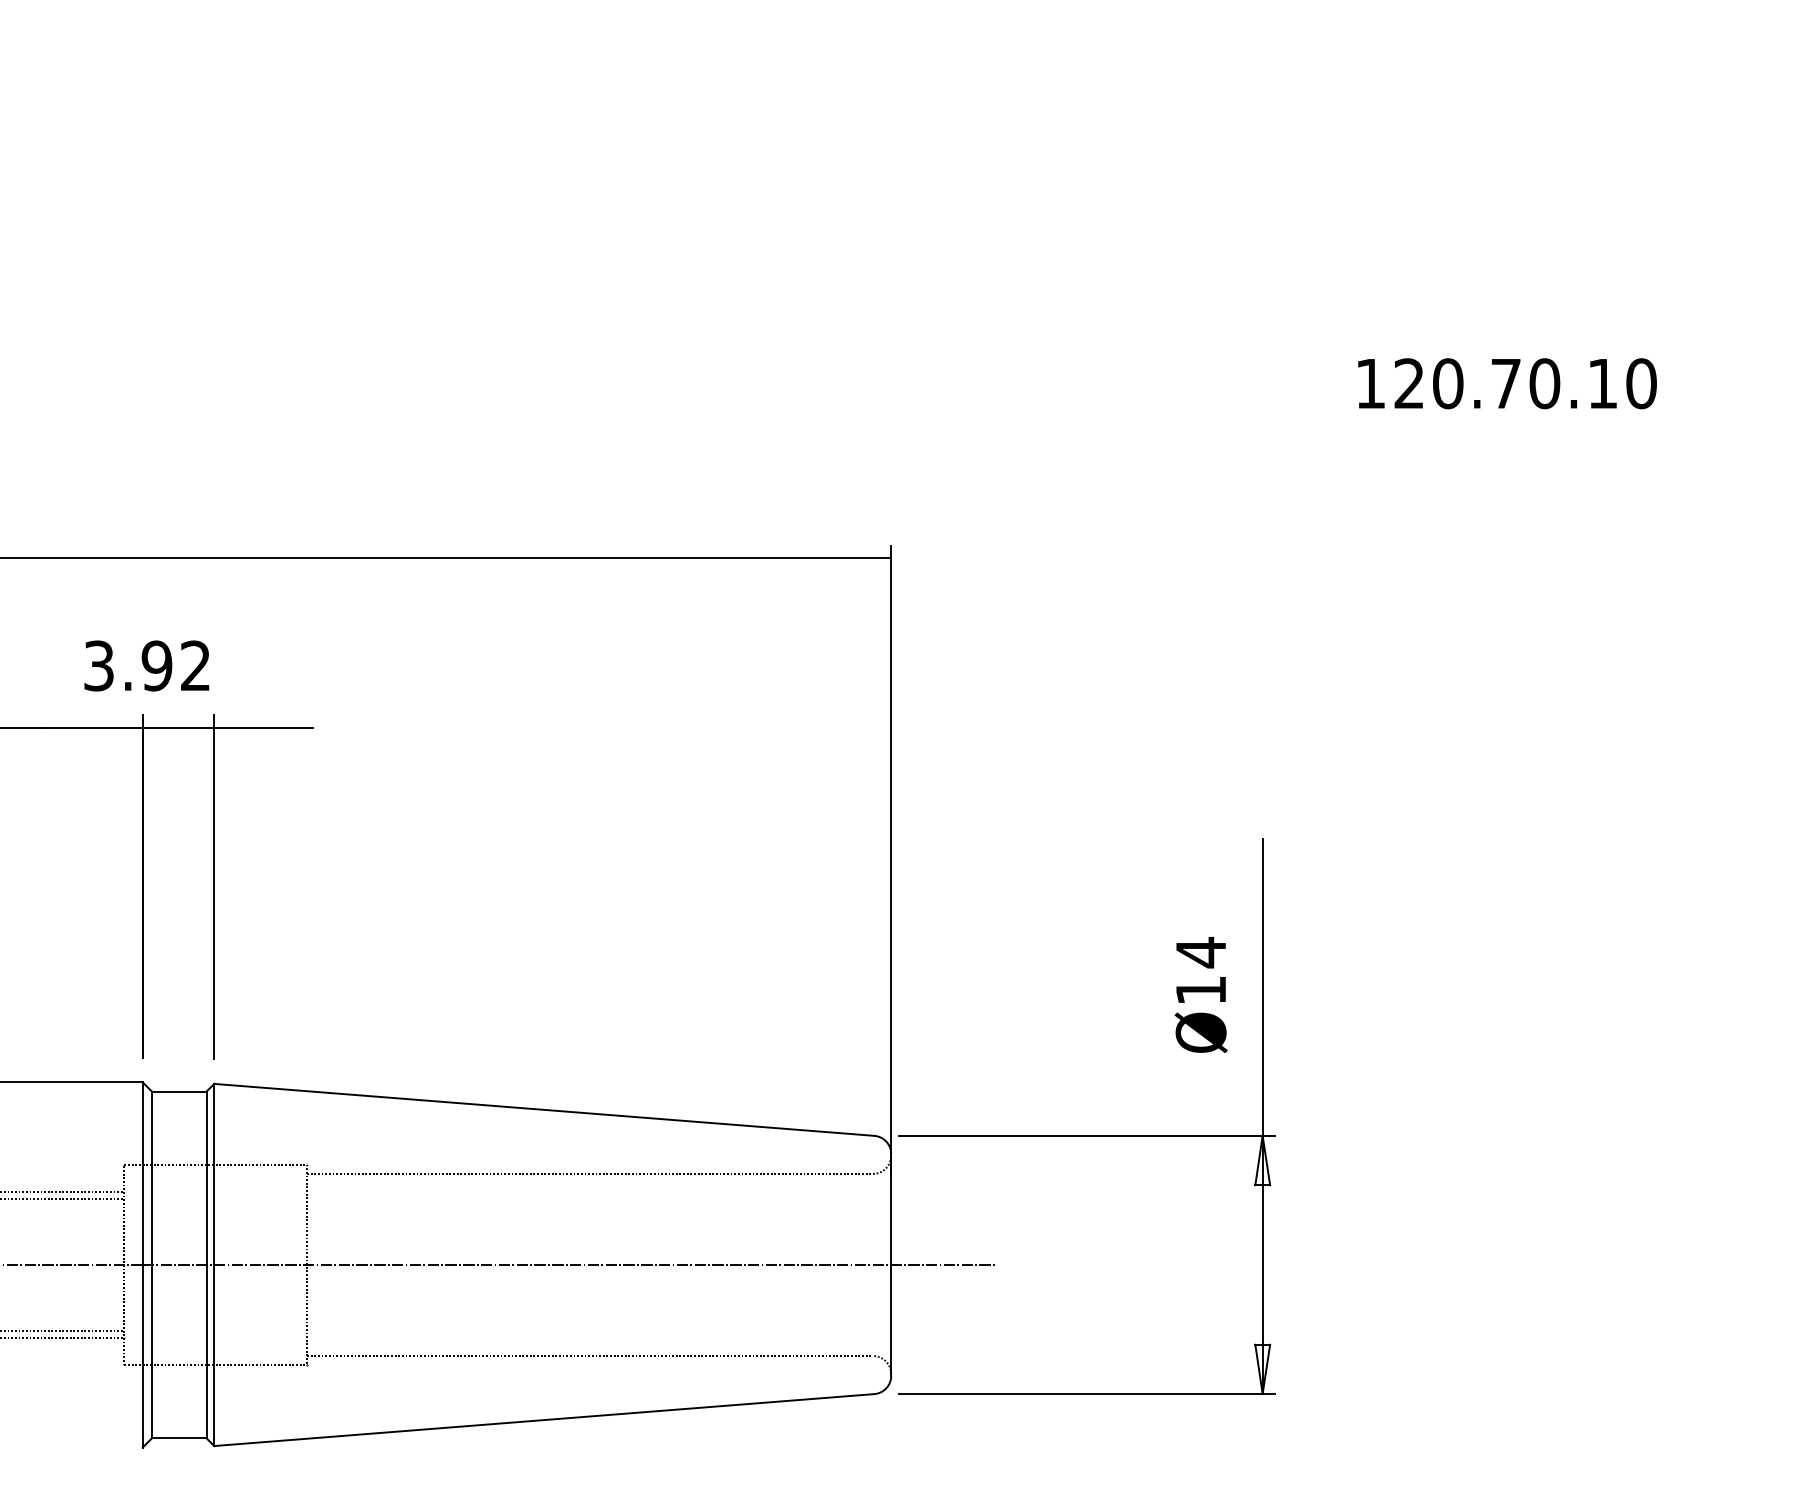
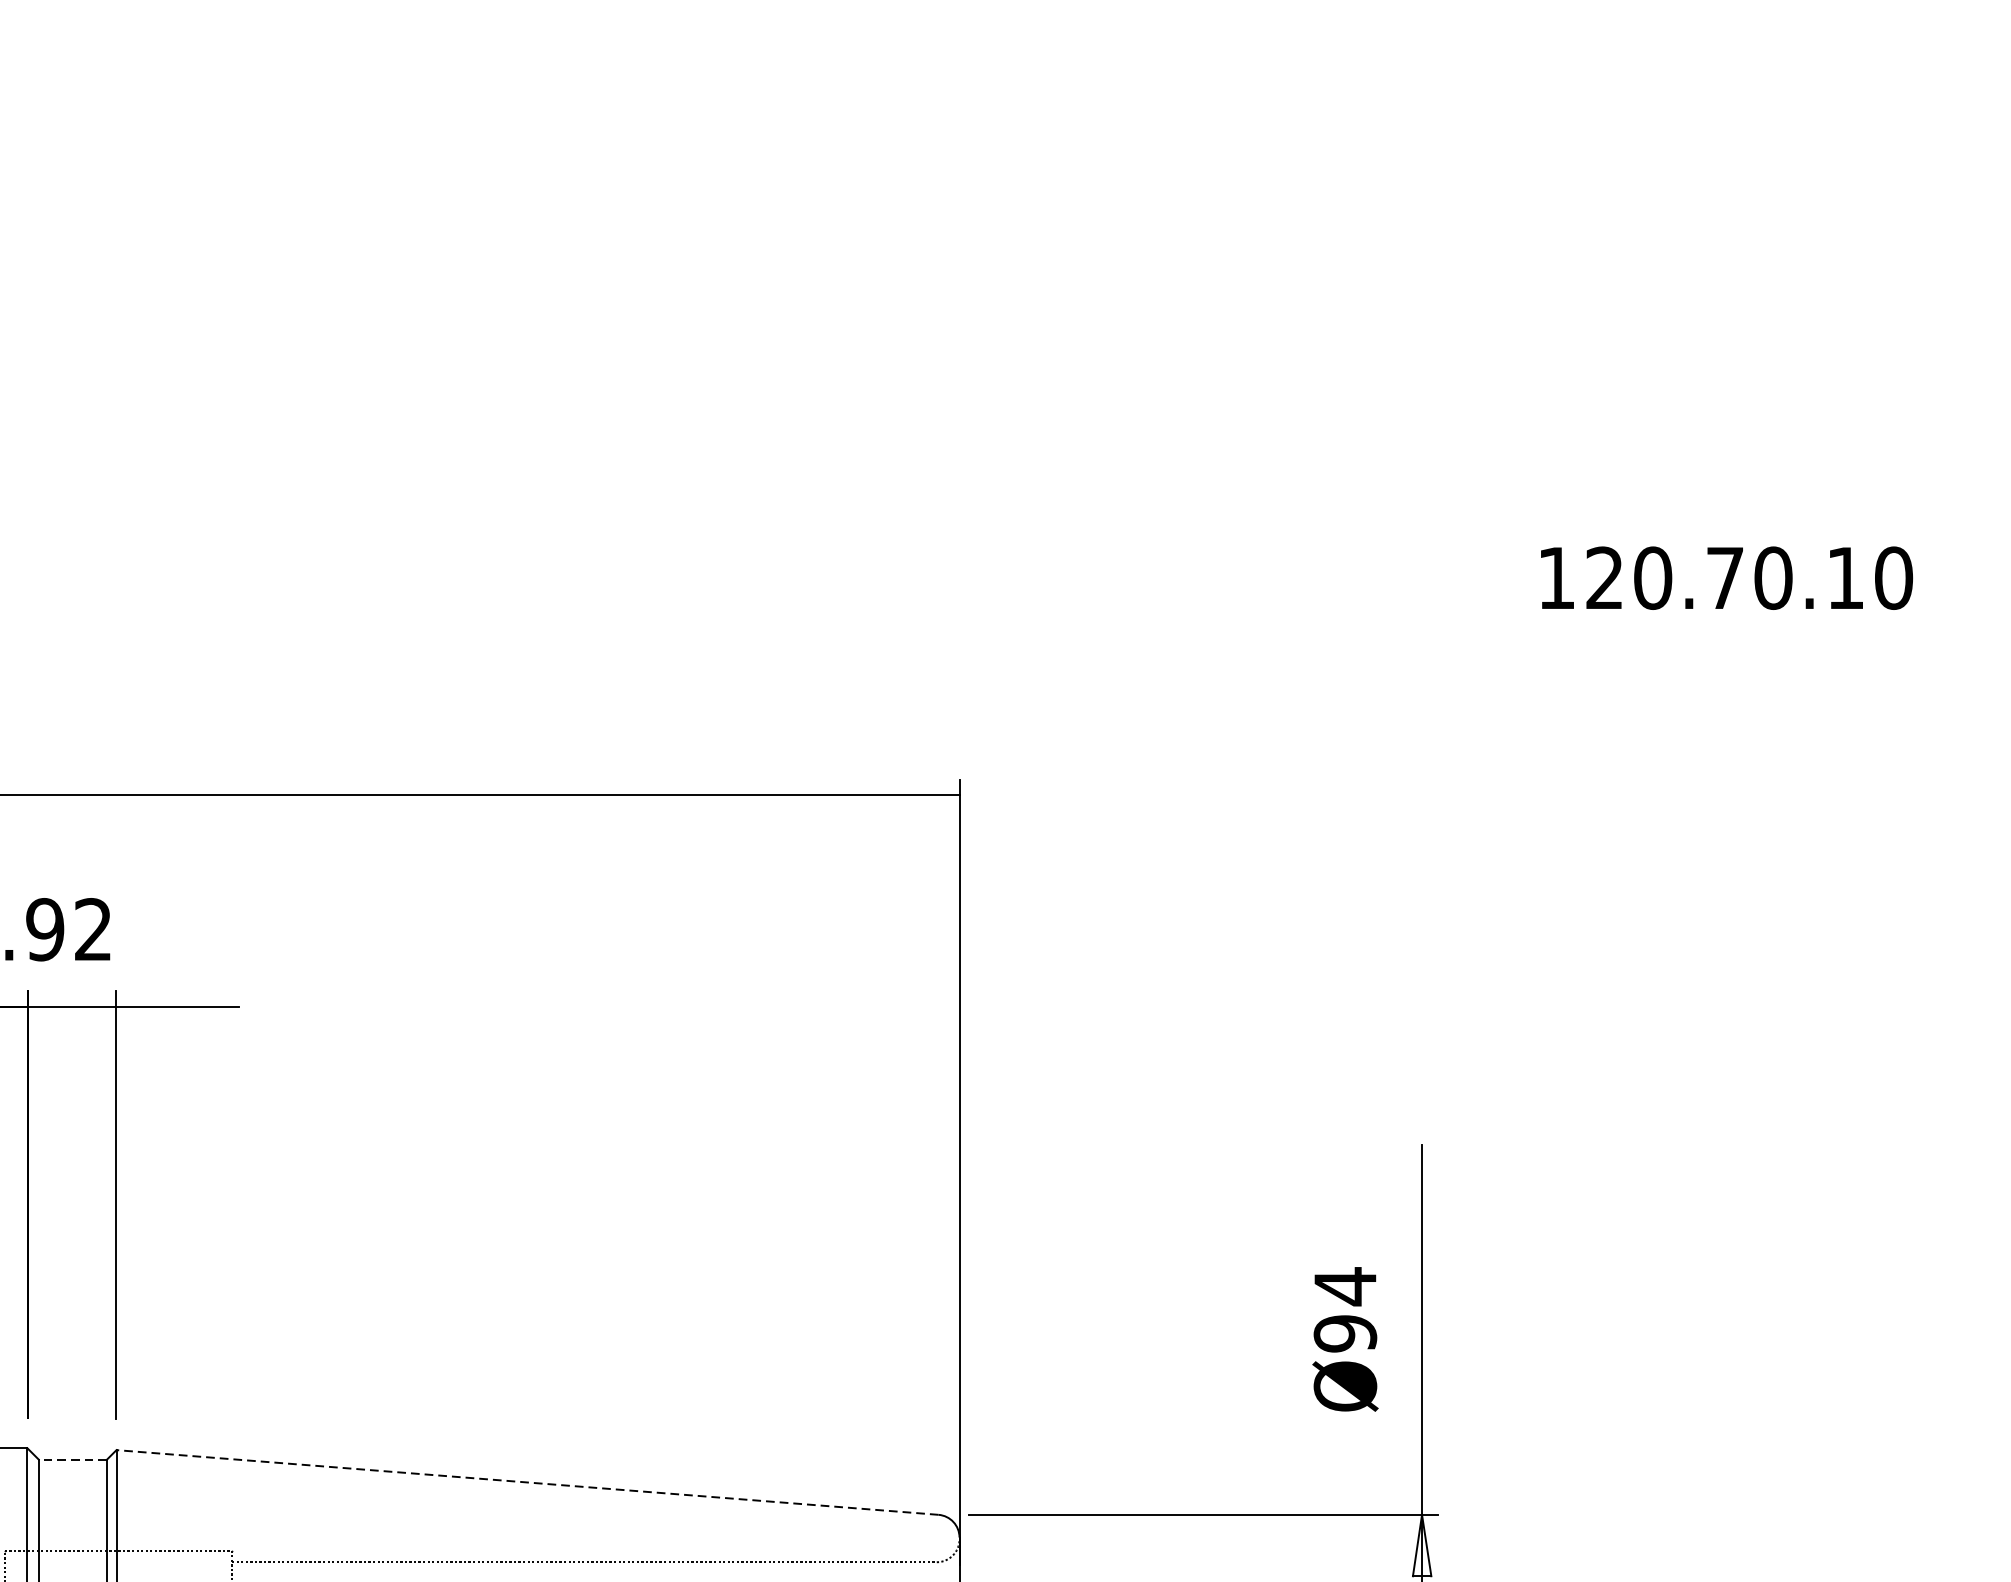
text: (1200, 990) -> (1344, 1333), Ø14 -> Ø94
line: (178, 1091) -> (71, 1459), solid -> dashed
line: (543, 1109) -> (526, 1482), solid -> dashed

